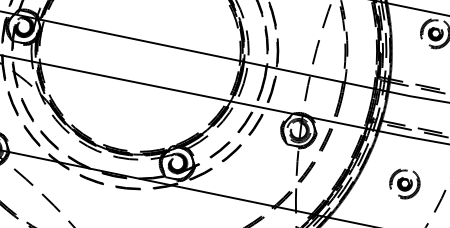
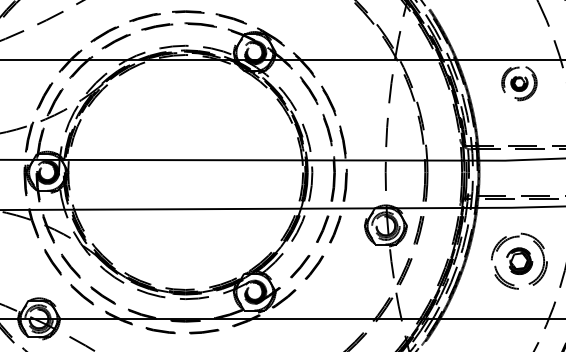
part: (404, 184) -> (519, 262), size x1.6

